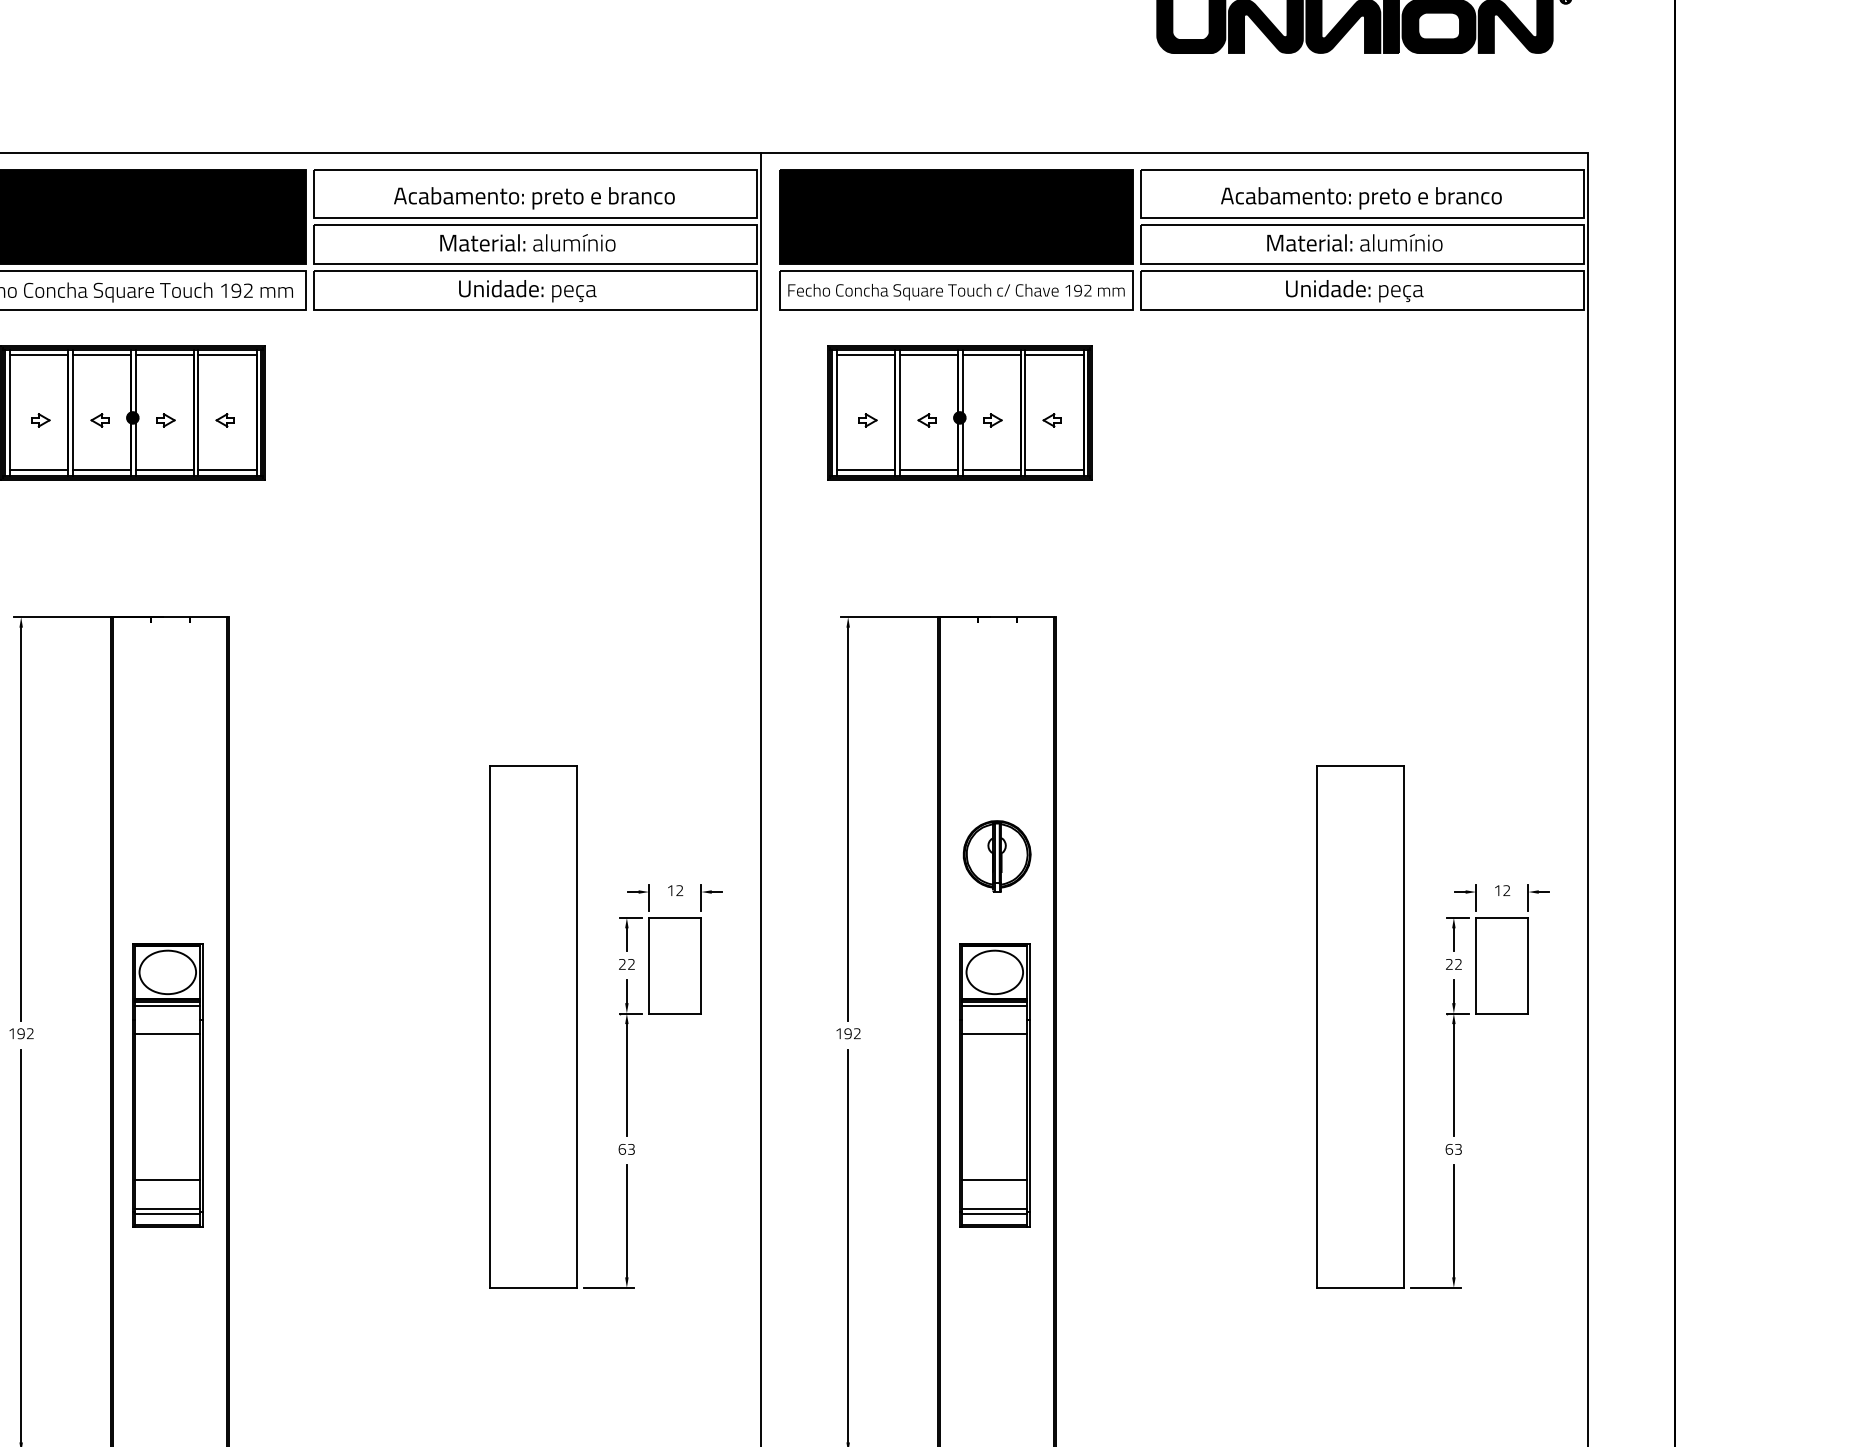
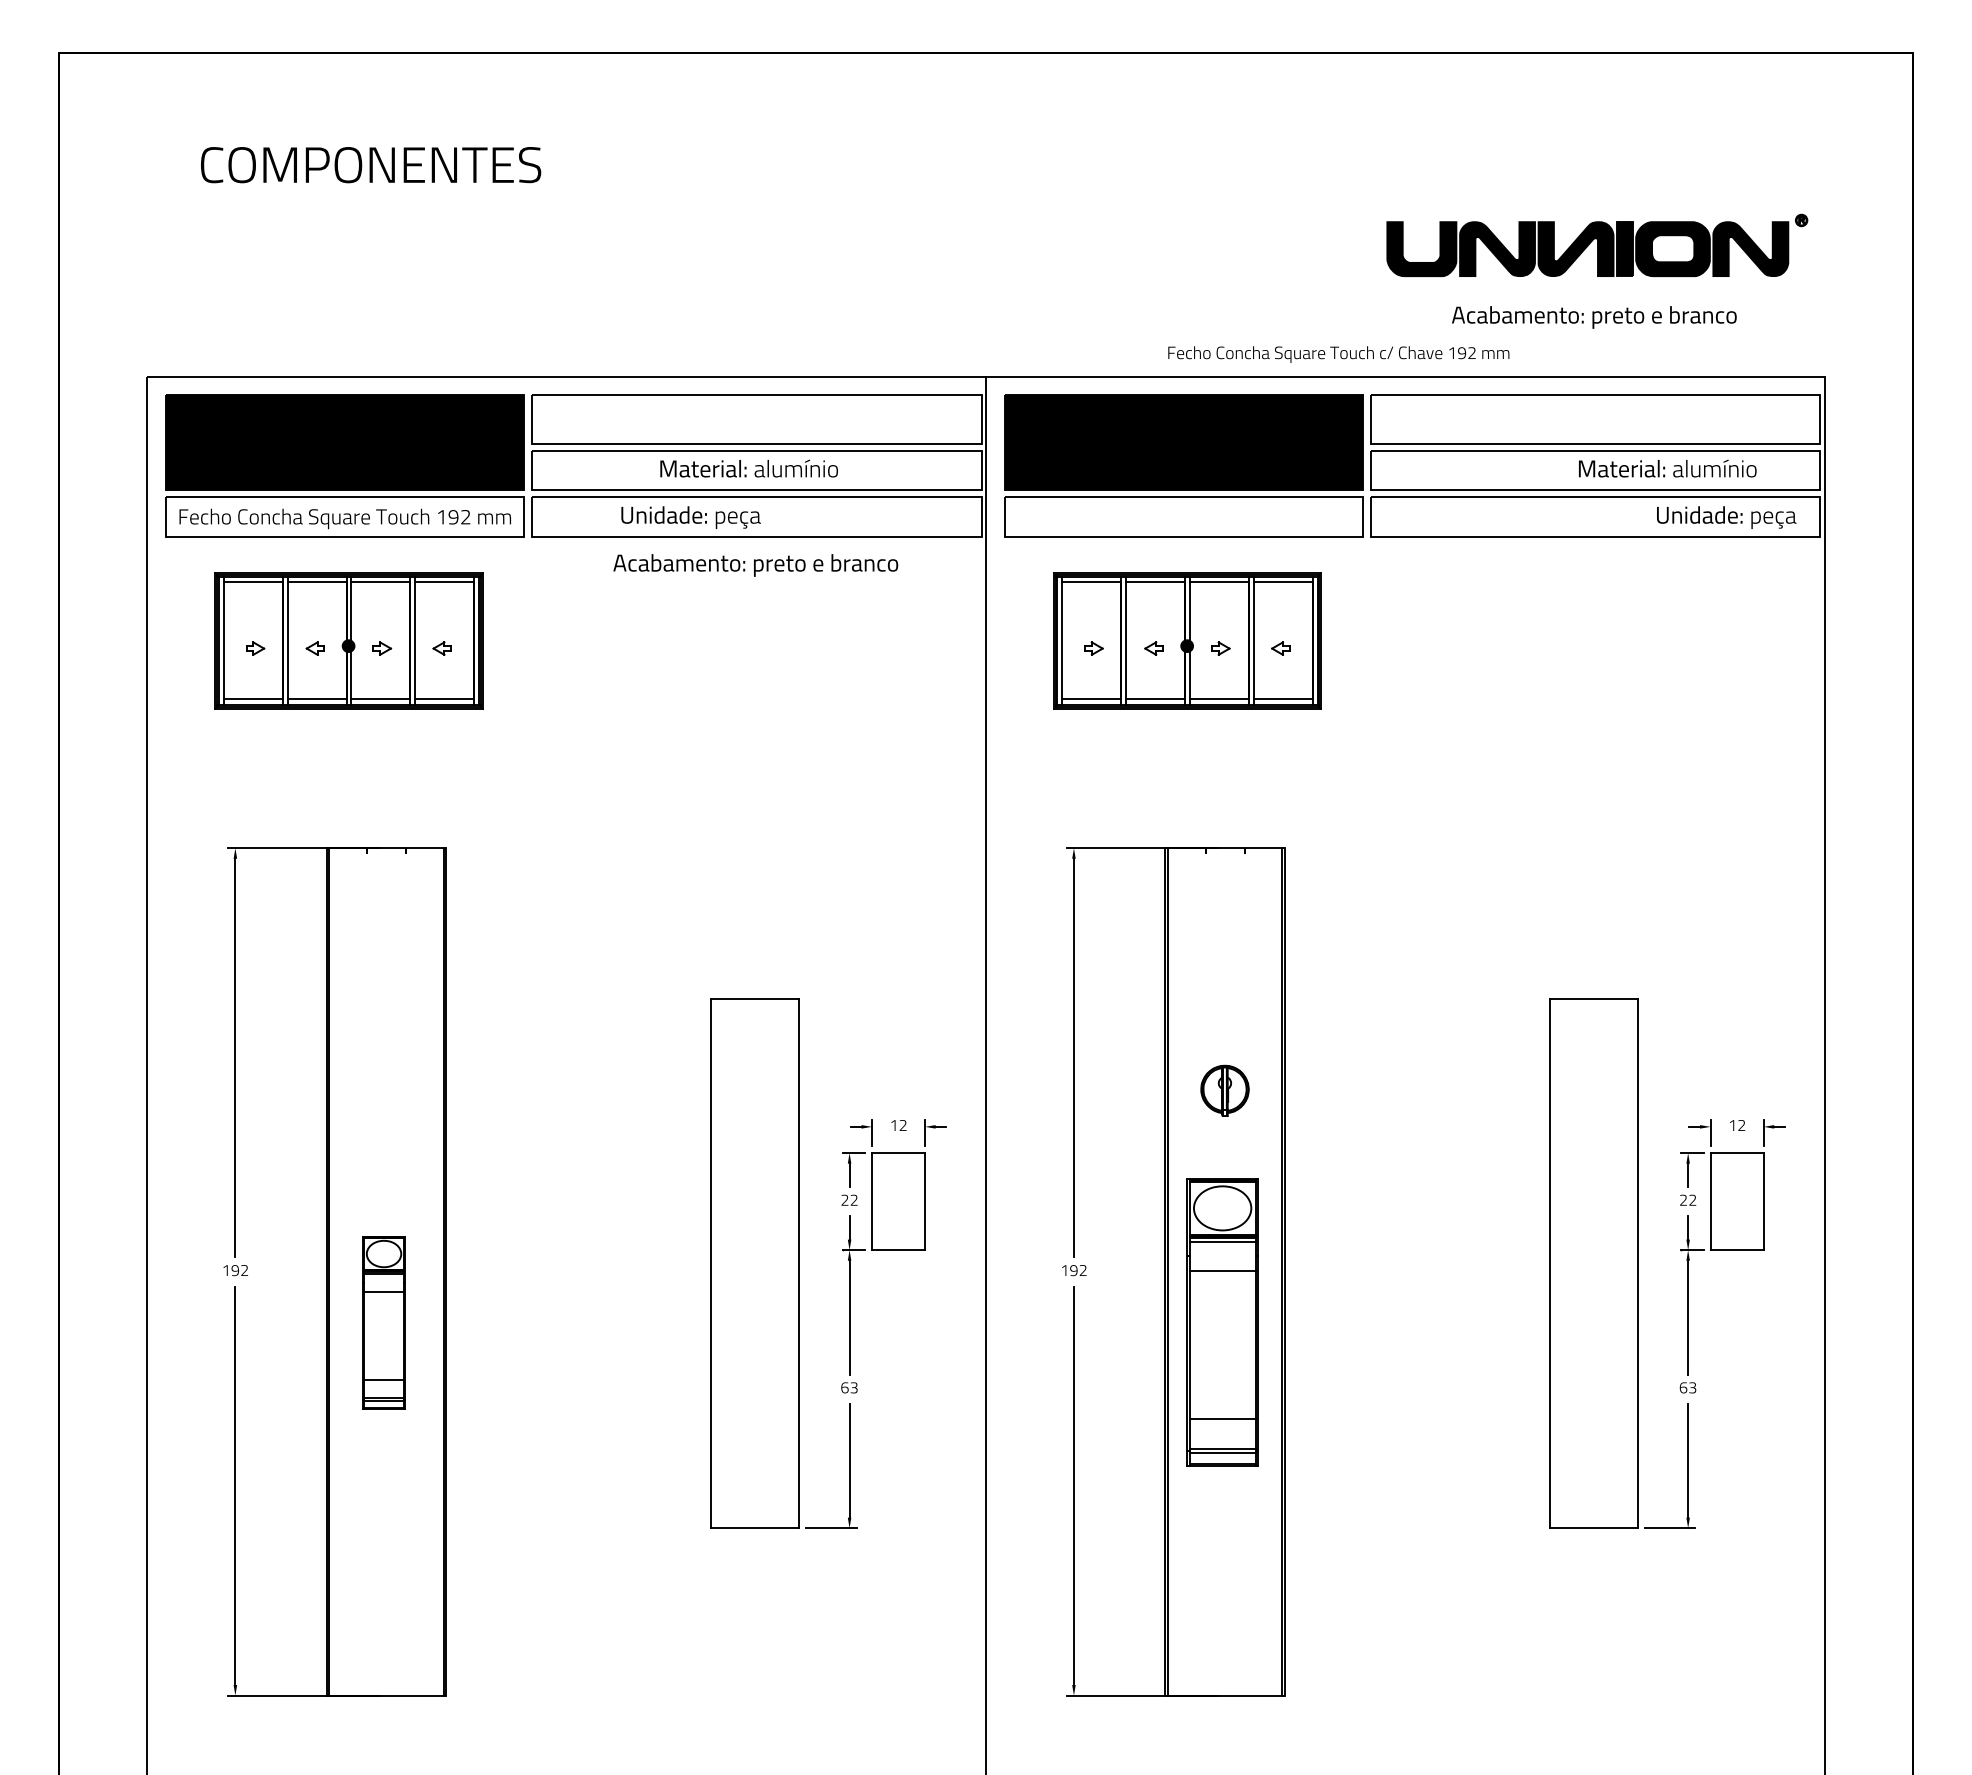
text: (534, 198) -> (755, 565), moved
text: (1361, 198) -> (1594, 317), moved
text: (1354, 242) -> (1667, 468), moved
text: (527, 291) -> (690, 517), moved
text: (1354, 291) -> (1726, 517), moved
text: (956, 292) -> (1338, 354), moved
part: (996, 856) -> (1224, 1090), size x0.7
part: (167, 1084) -> (383, 1322), size x0.6

